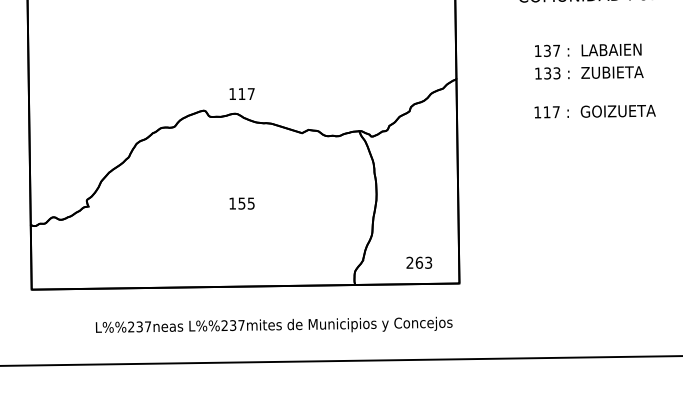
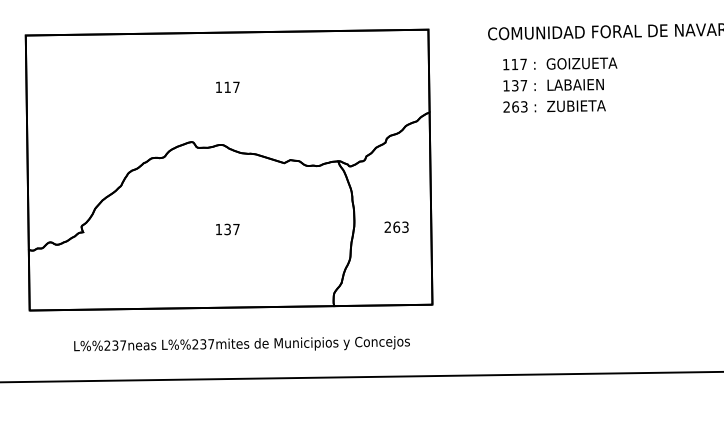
text: (542, 72) -> (510, 106), 133 -> 263
text: (241, 93) -> (227, 86), moved
text: (595, 111) -> (560, 63), moved
text: (246, 203) -> (231, 229), 155 -> 137
text: (419, 262) -> (396, 226), moved
text: (273, 324) -> (241, 343), moved

